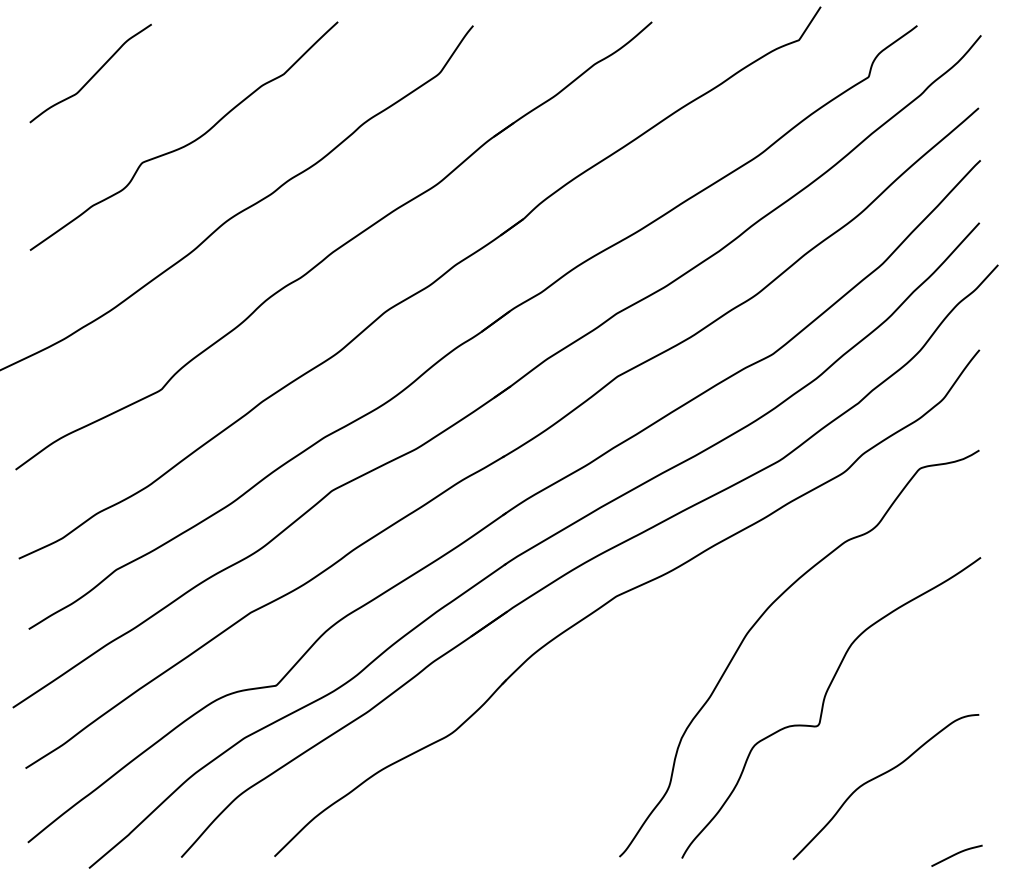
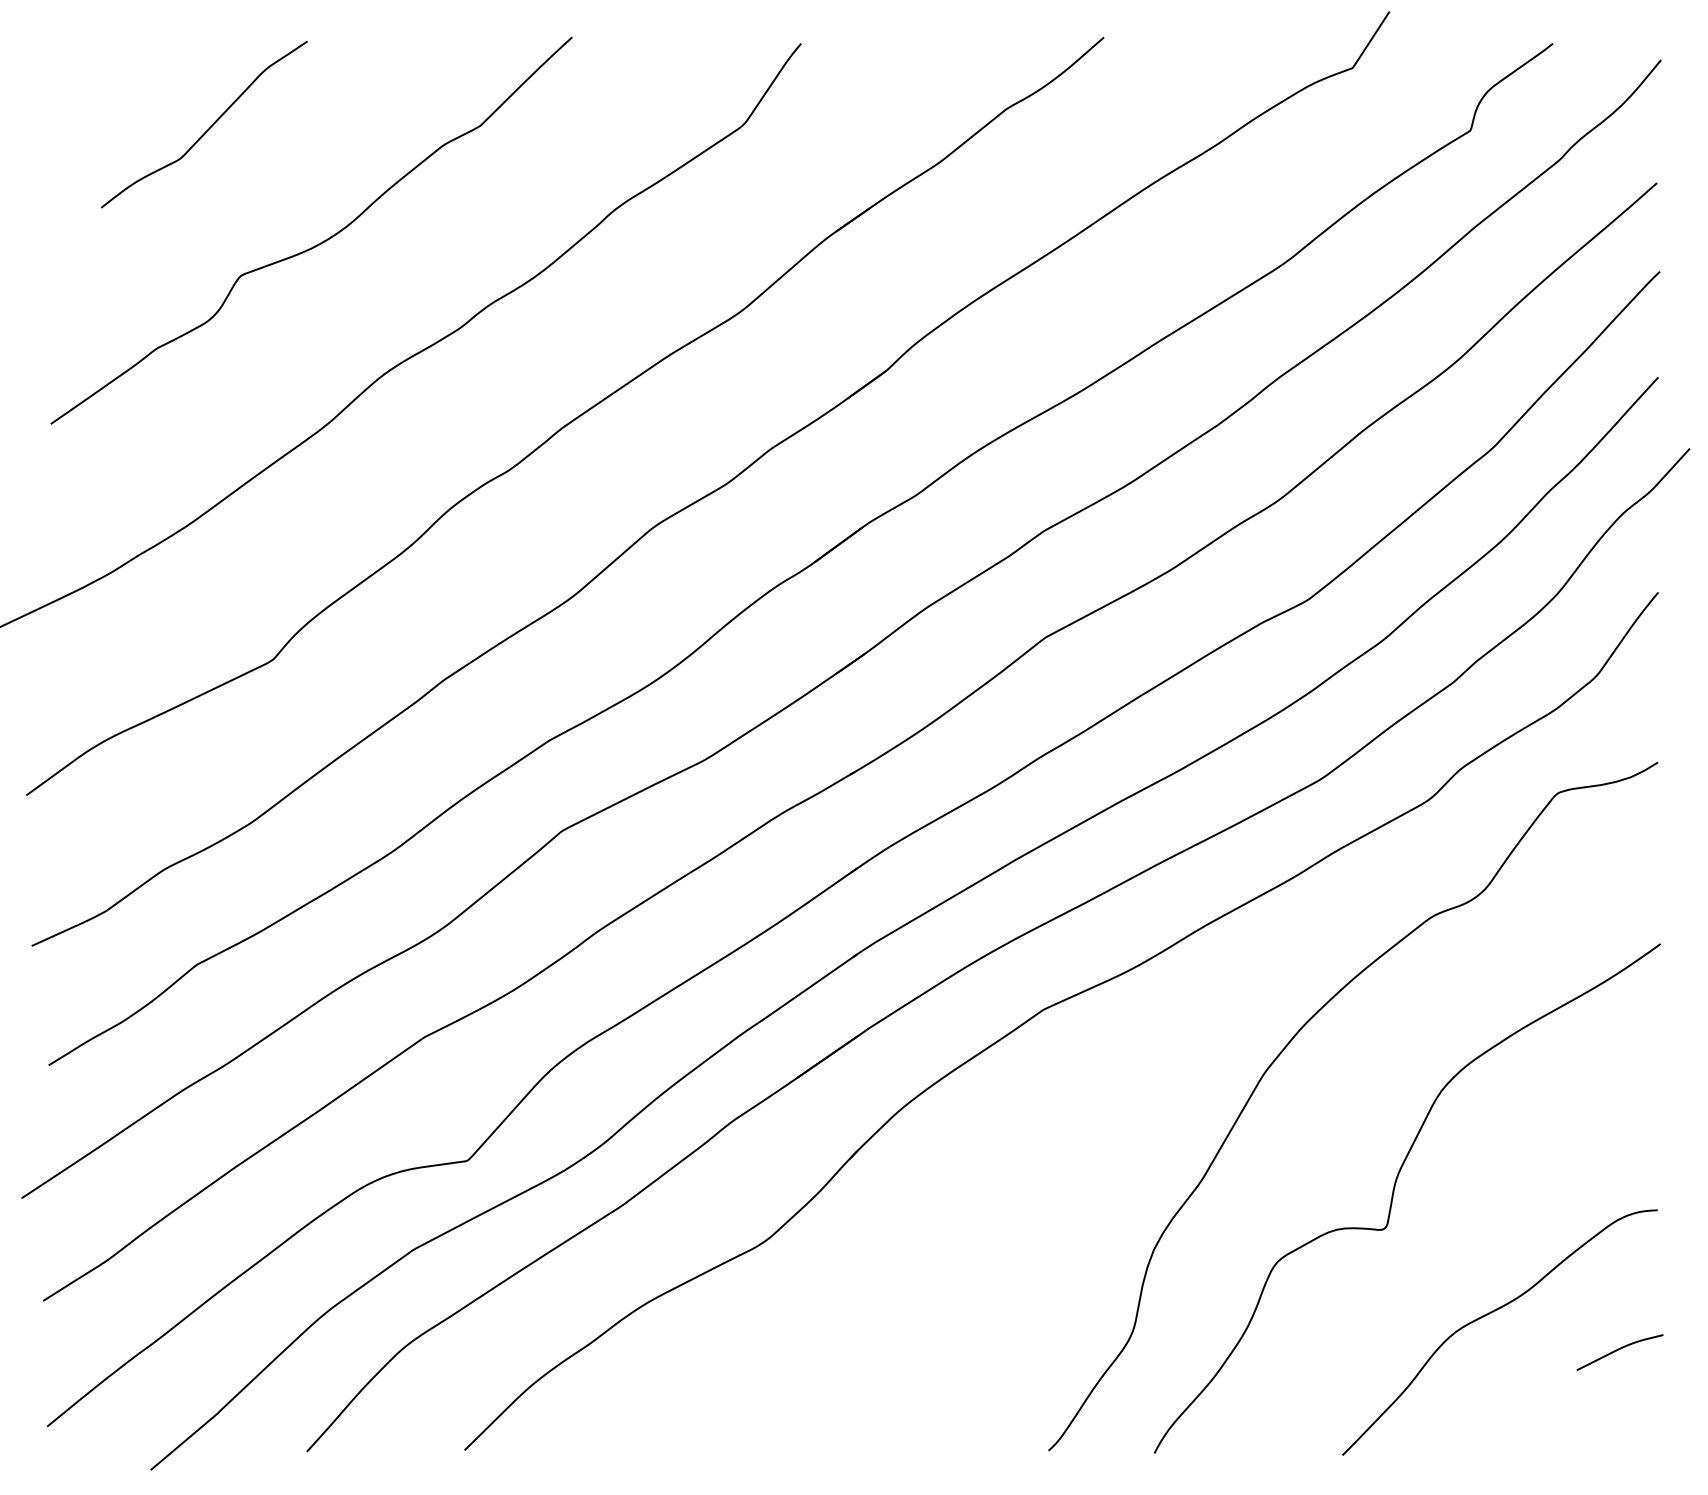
curve: (92, 75) -> (207, 127), moved
curve: (956, 854) -> (1619, 1350), moved

